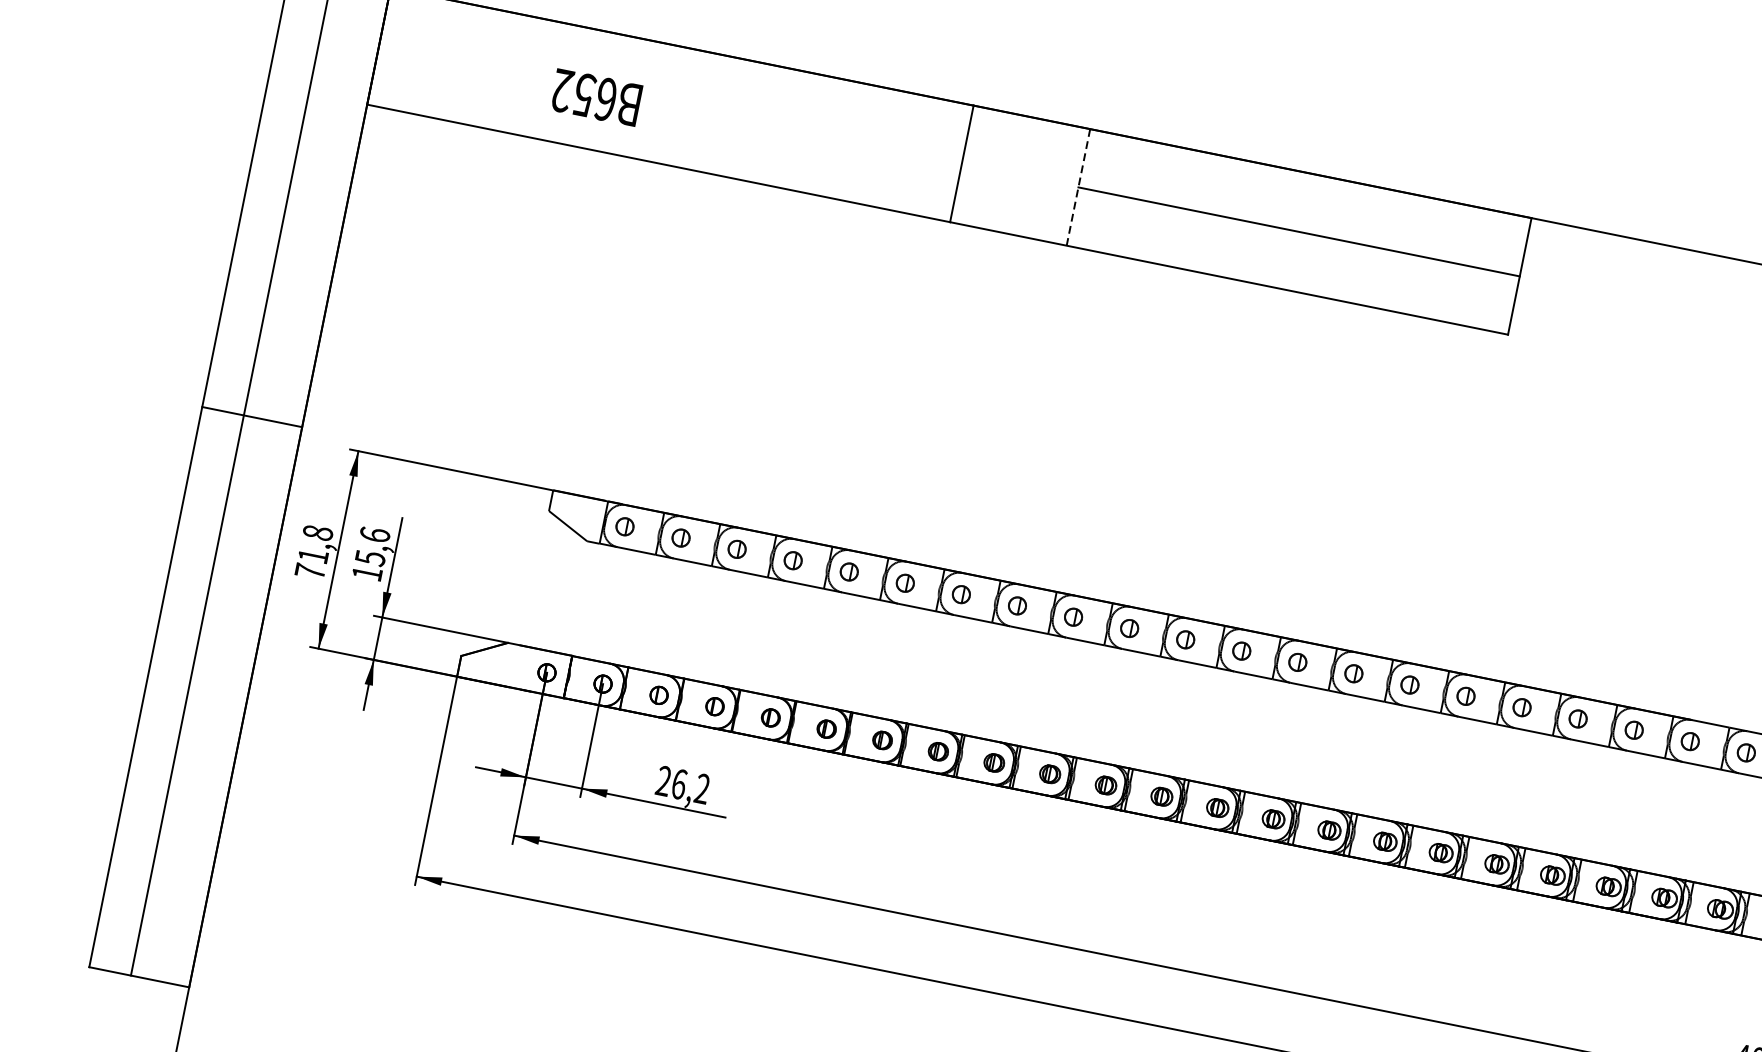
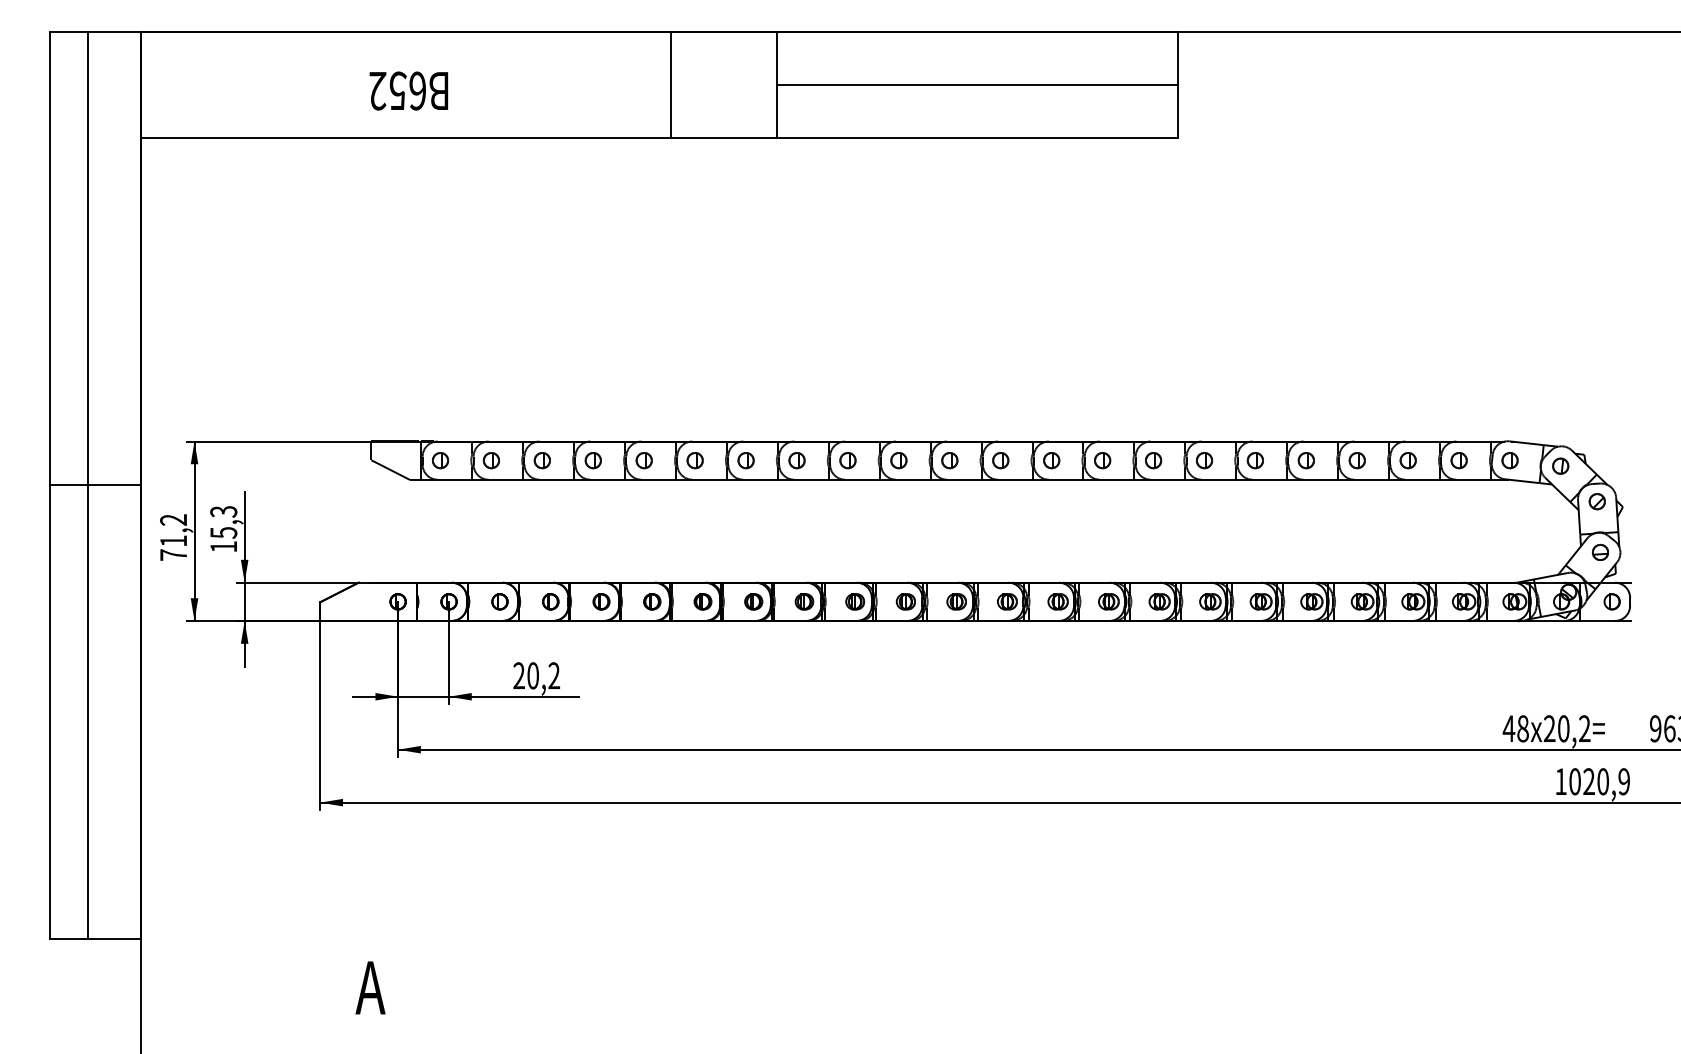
text: (595, 96) -> (408, 90), moved
line: (1078, 187) -> (776, 84), dashed -> solid
line: (251, 417) -> (95, 485), moved
text: (317, 532) -> (173, 519), 71,8 -> 71,2
text: (374, 534) -> (223, 511), 15,6 -> 15,3
text: (679, 783) -> (533, 675), 26,2 -> 20,2

